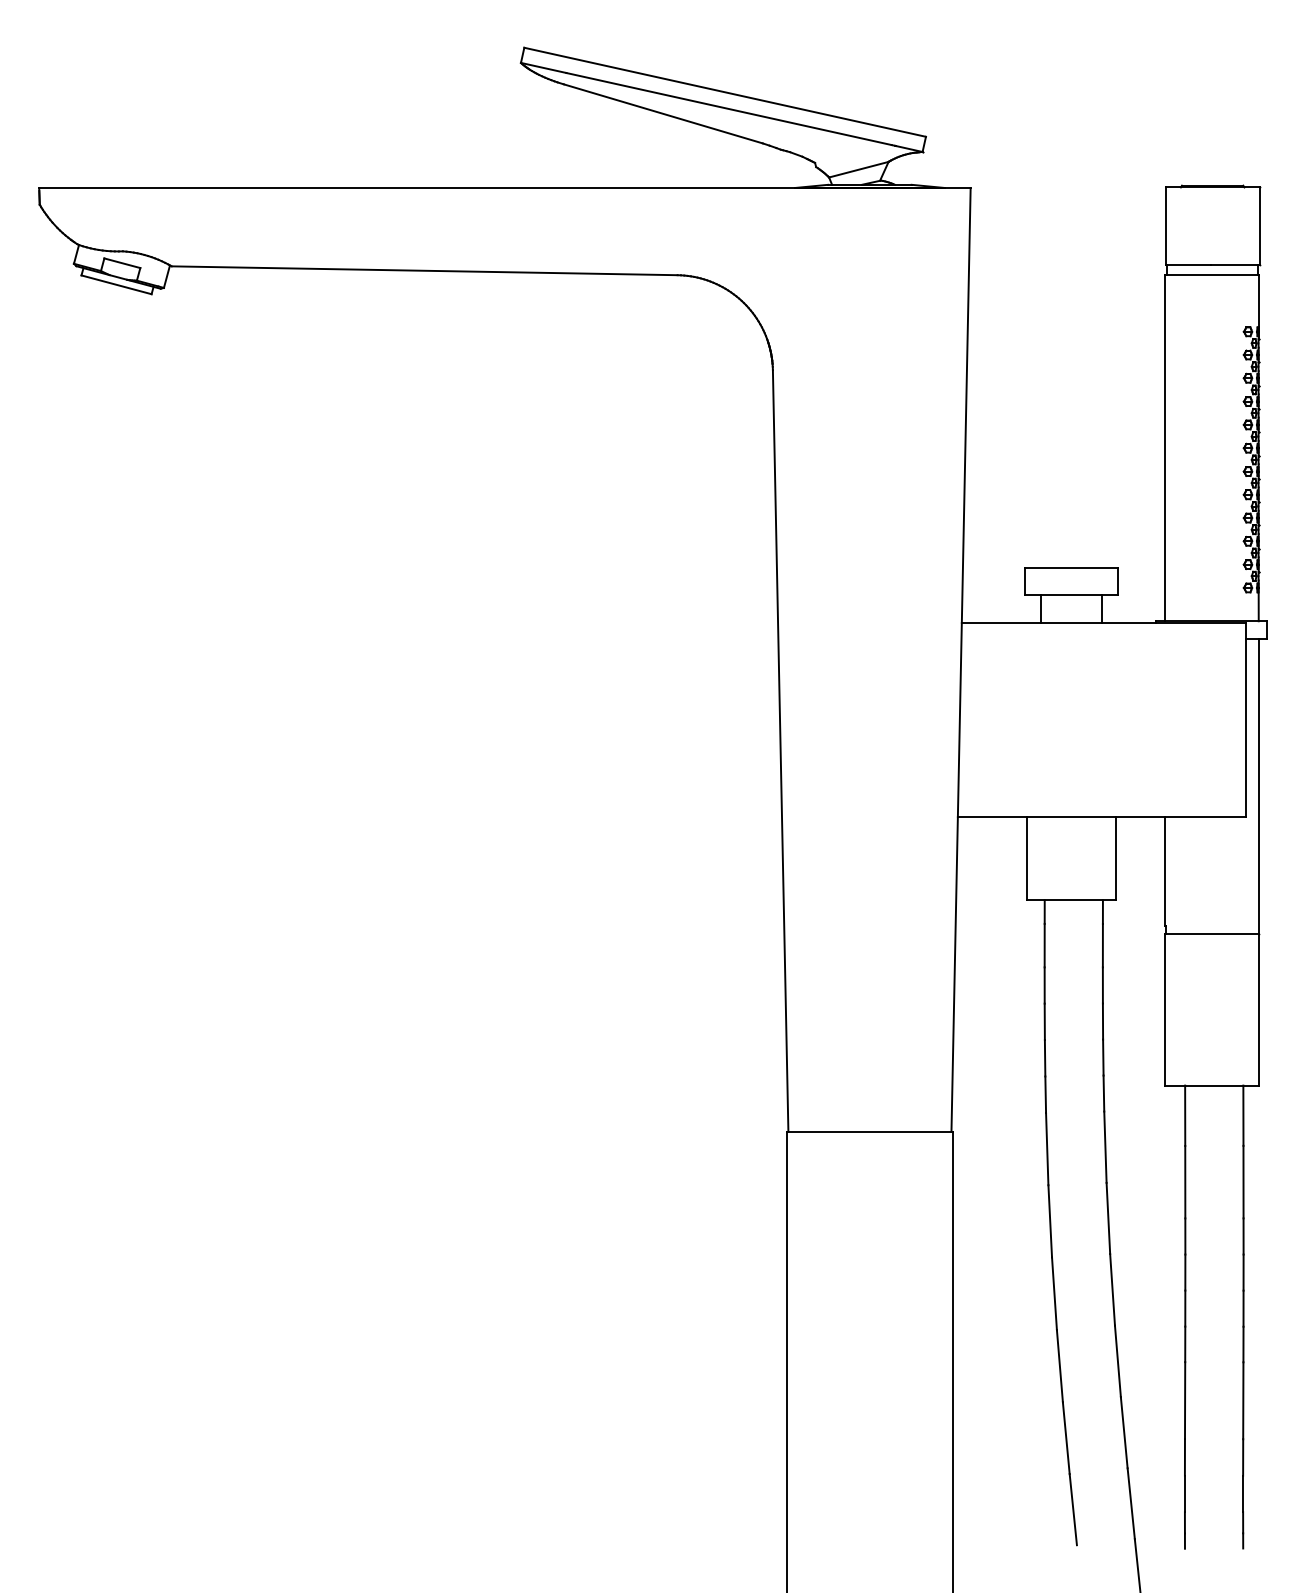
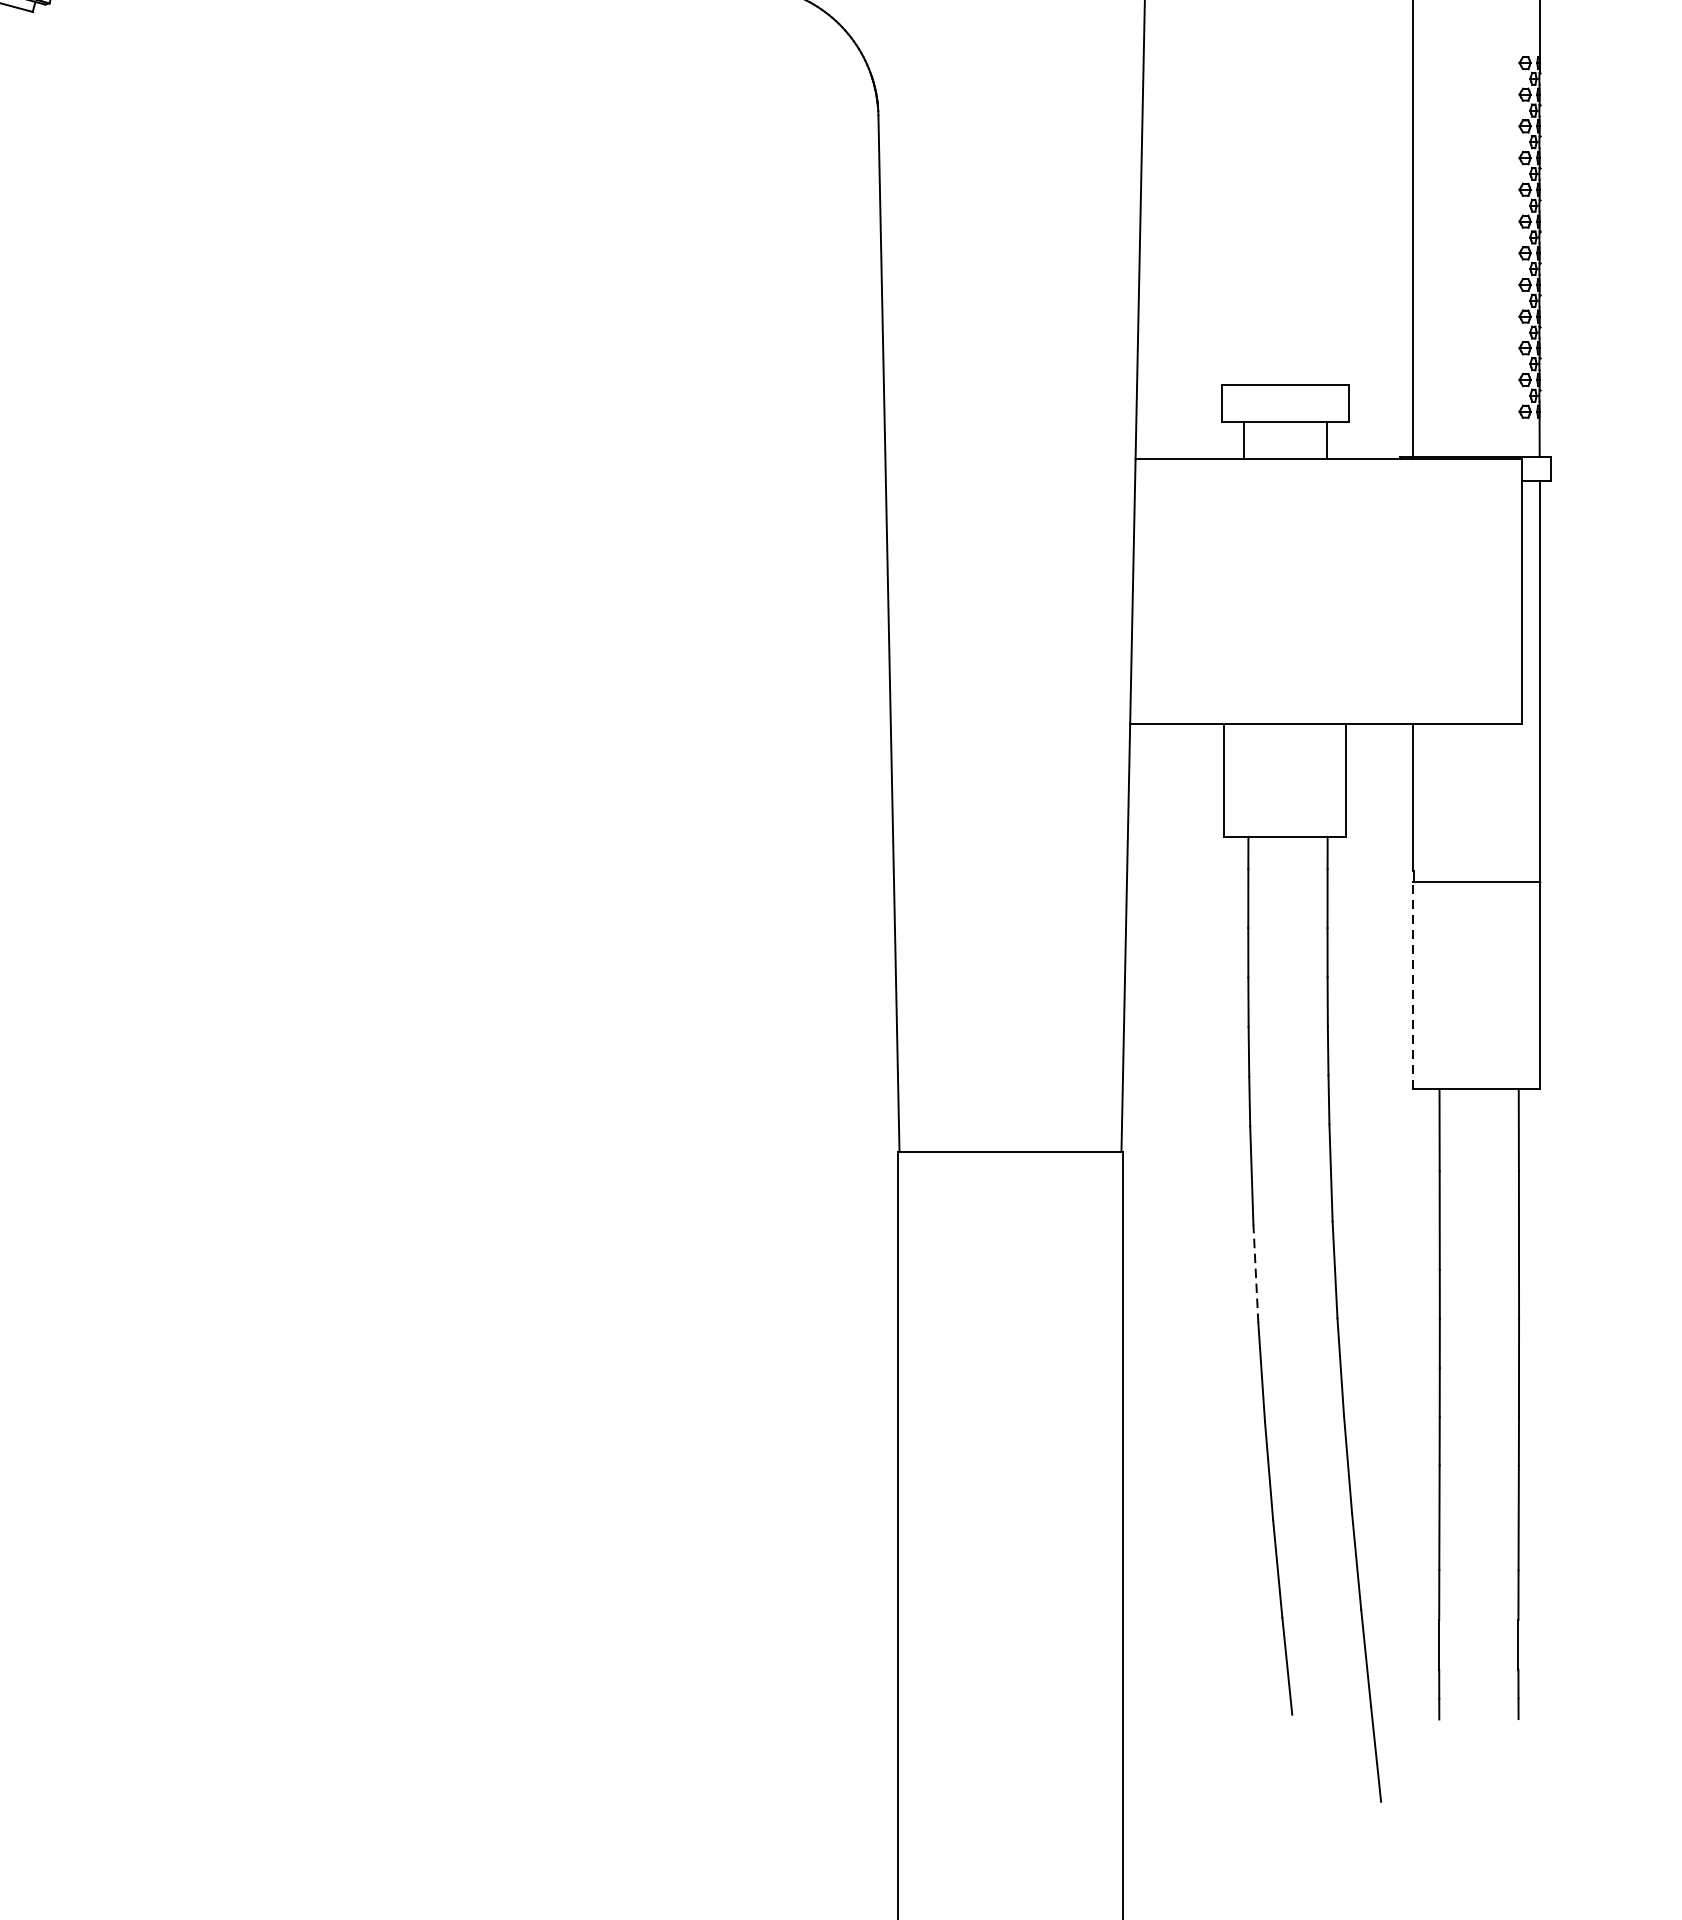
line: (1165, 1009) -> (1412, 985), solid -> dashed
line: (1050, 1220) -> (1256, 1272), solid -> dashed

